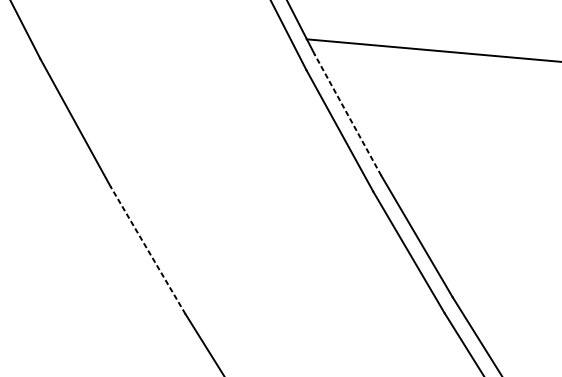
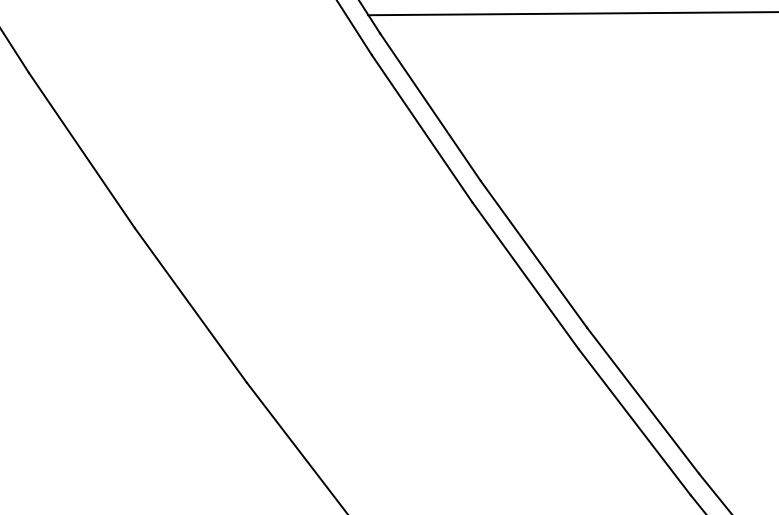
line: (348, 114) -> (430, 106), dashed -> solid
line: (147, 250) -> (190, 305), dashed -> solid

